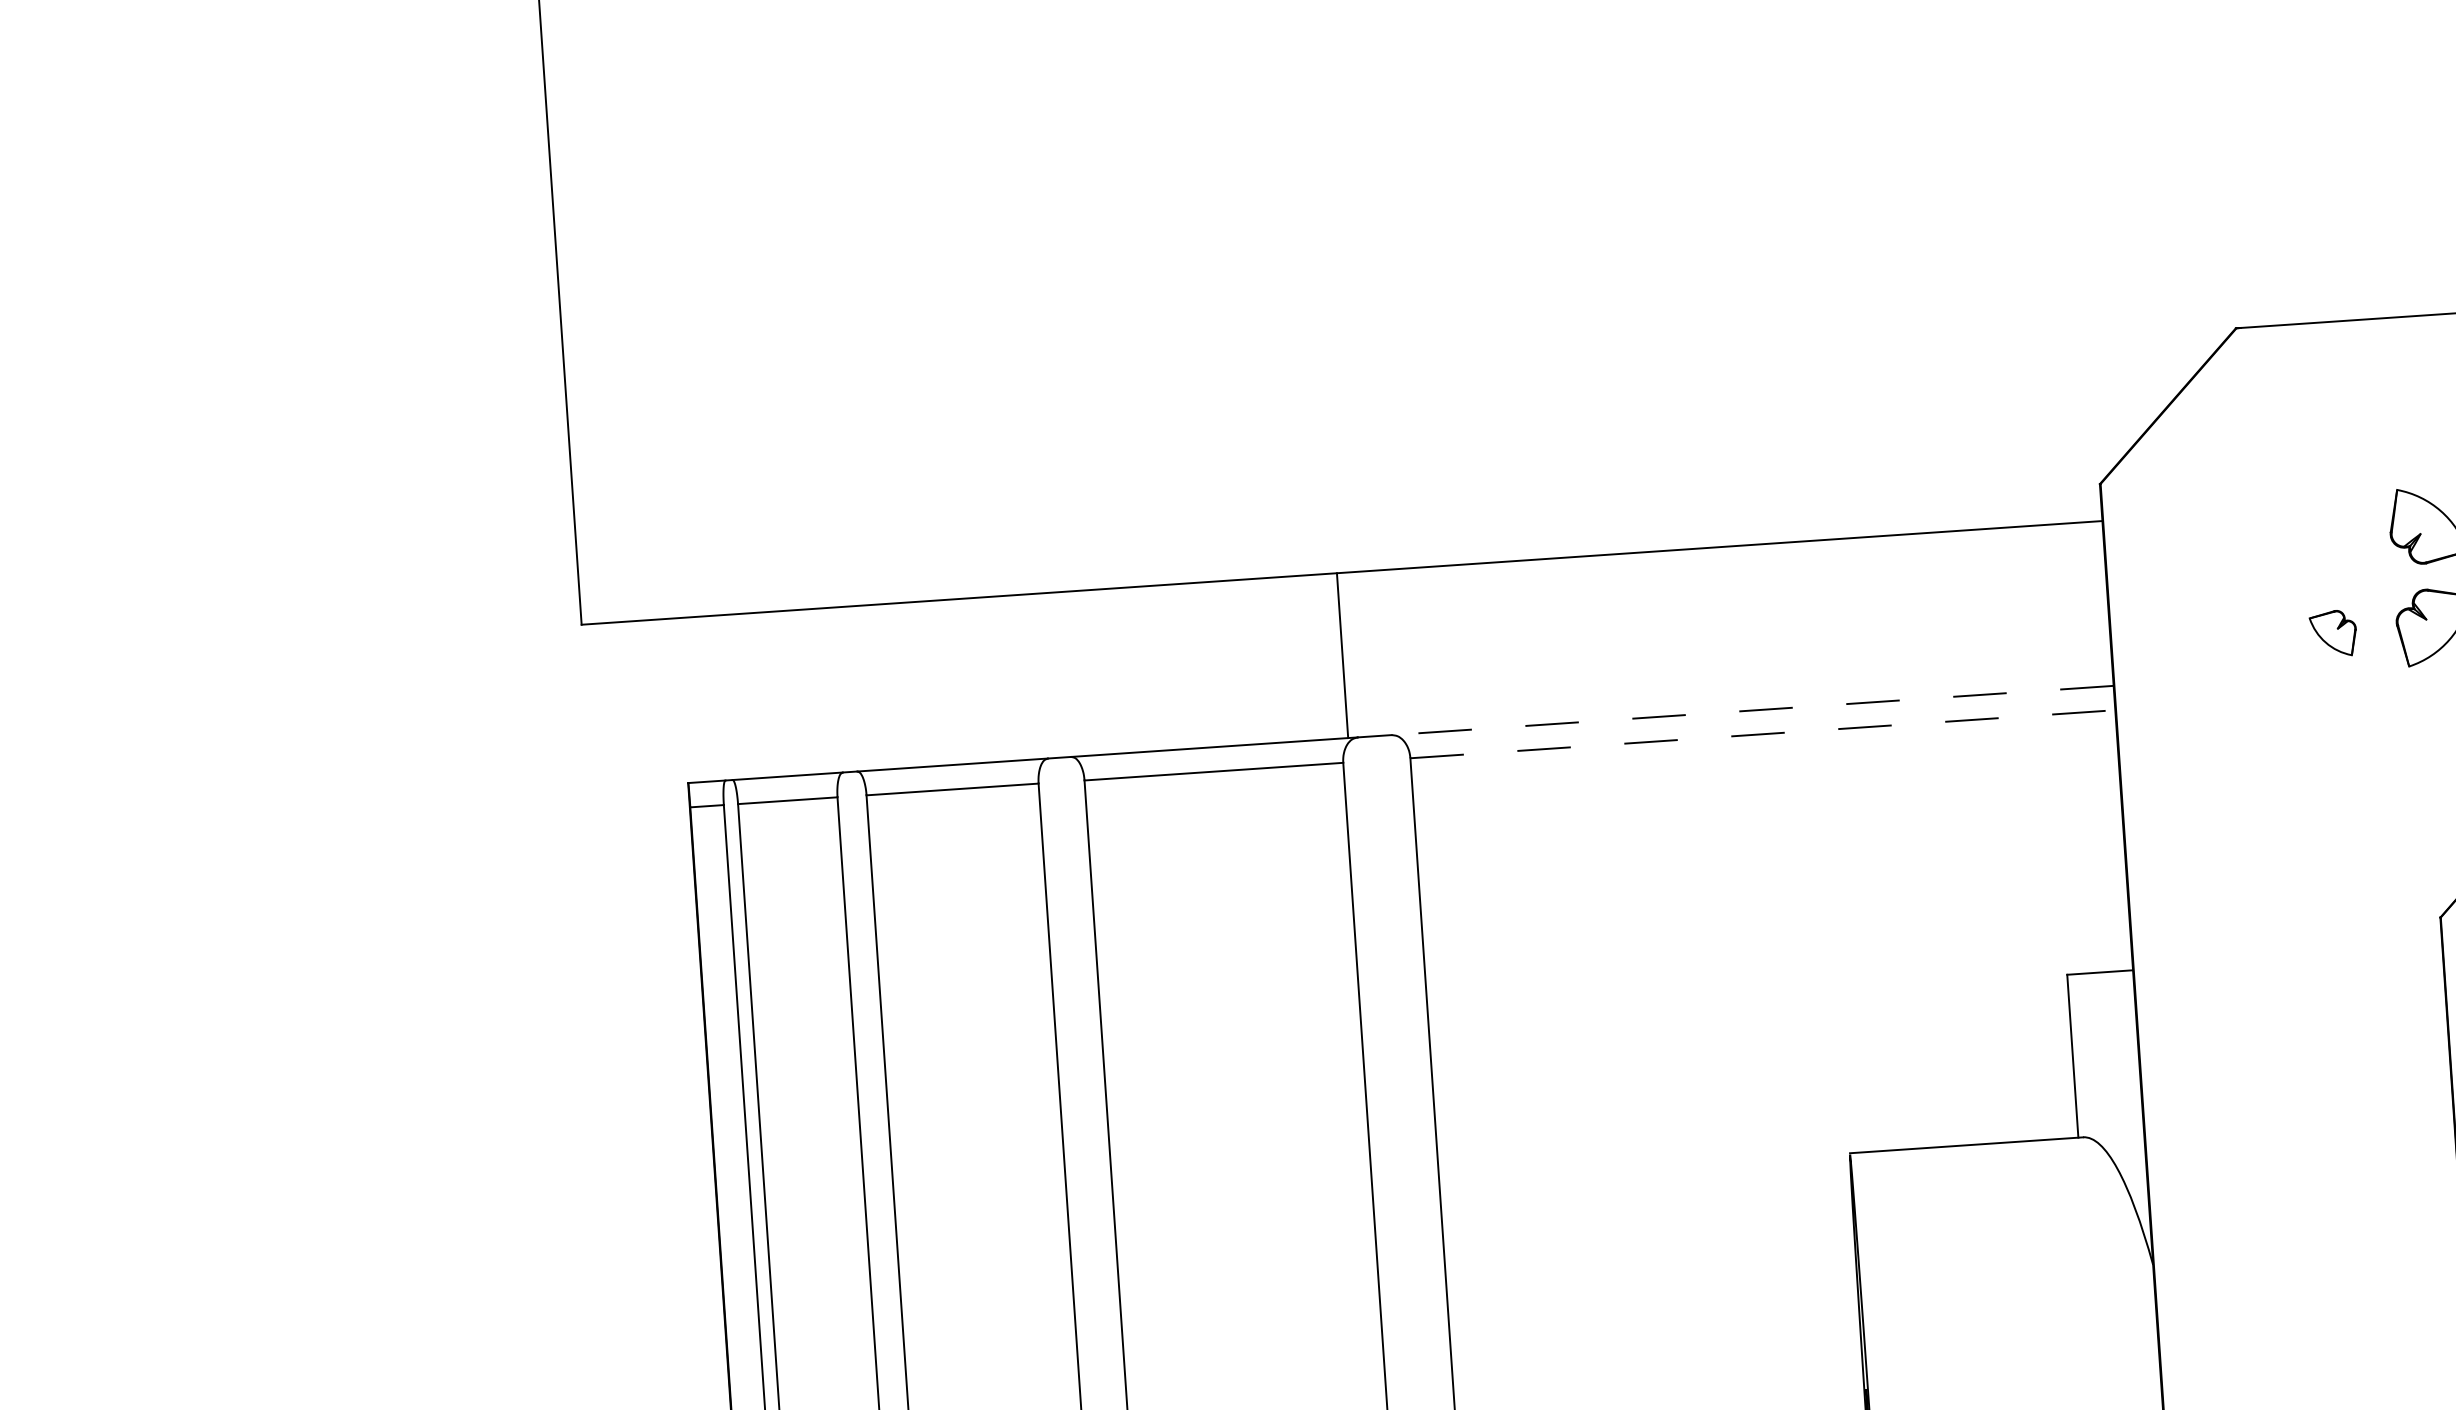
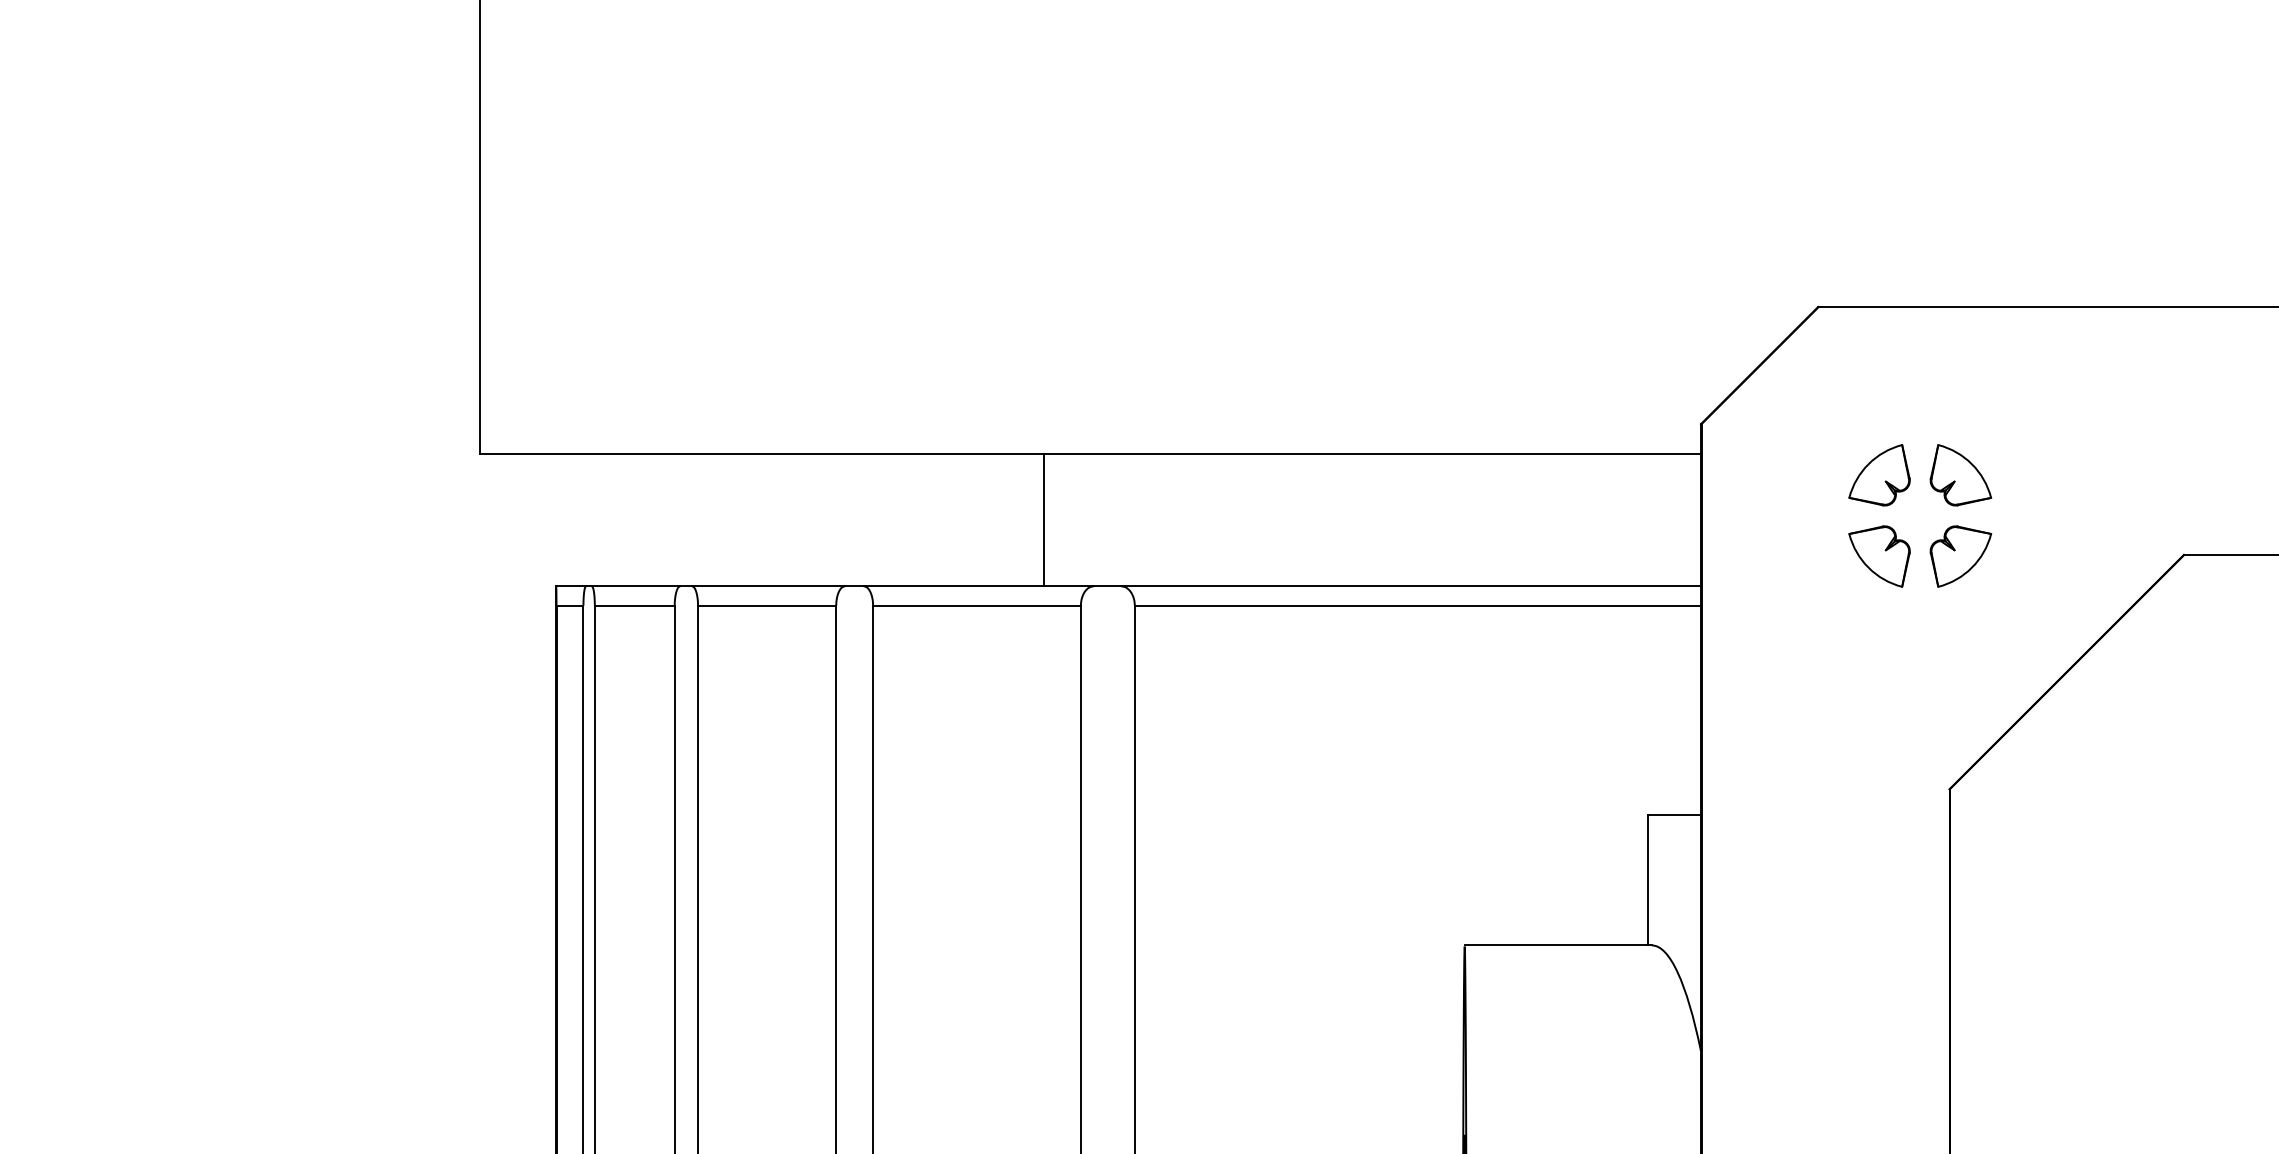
part: (2326, 532) -> (1879, 475), added
part: (2333, 633) -> (1879, 556), size x1.67
line: (1342, 654) -> (1044, 519), moved
line: (1753, 710) -> (1411, 586), dashed -> solid
line: (1763, 733) -> (1418, 605), dashed -> solid

